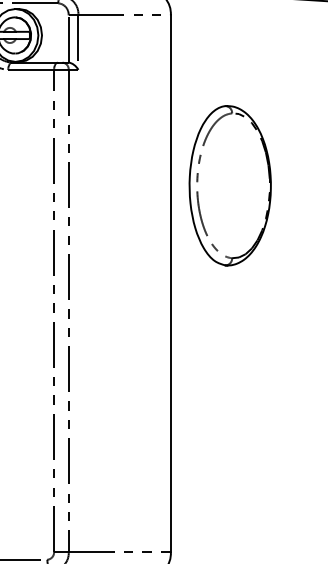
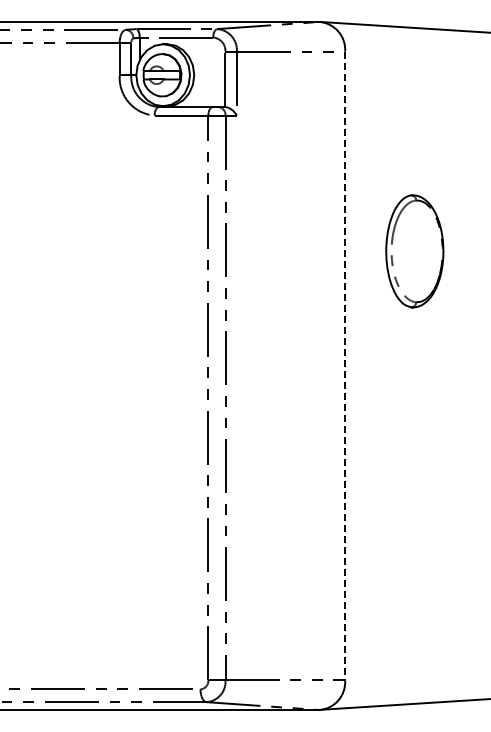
part: (230, 185) -> (414, 251), size x0.6
line: (171, 284) -> (345, 366), solid -> dashed

